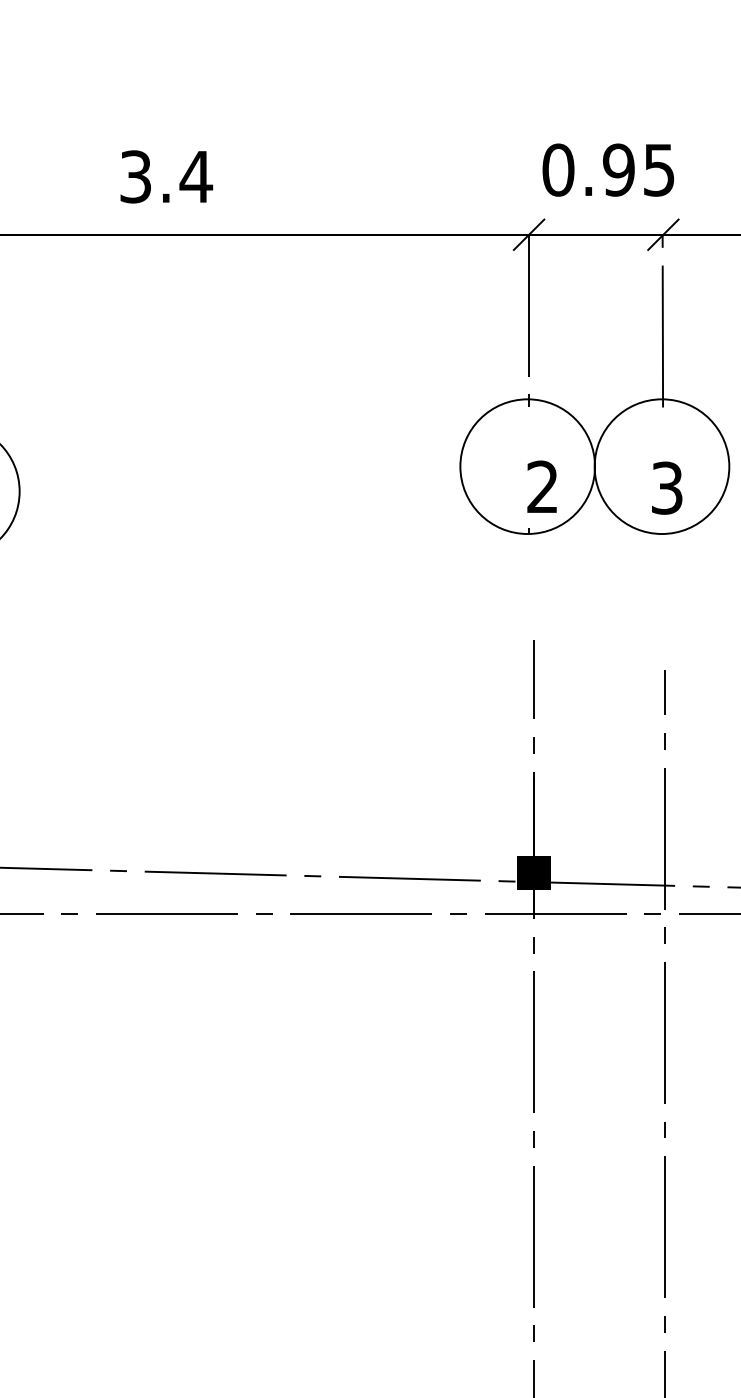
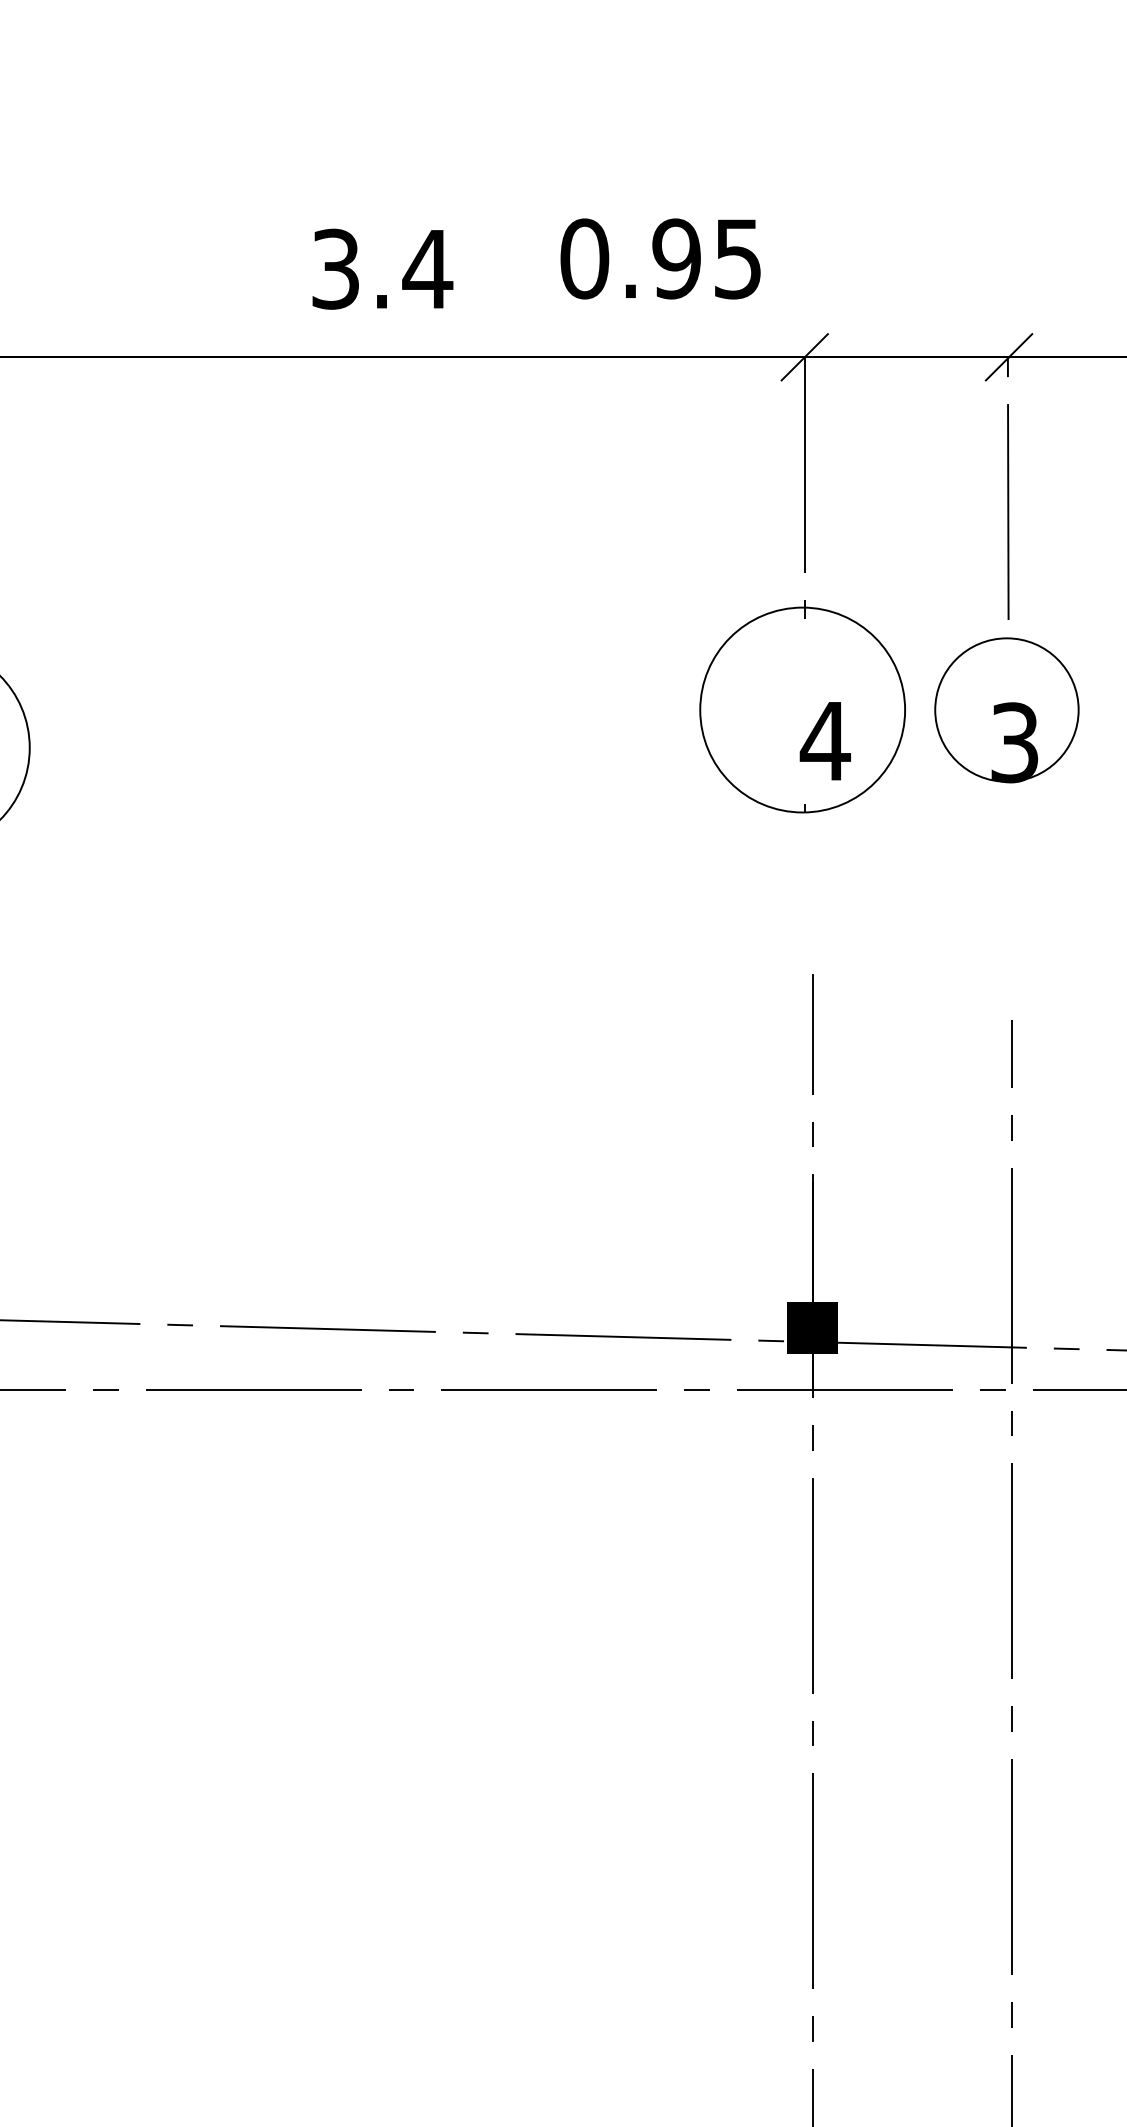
text: (608, 169) -> (660, 257), moved
text: (166, 176) -> (382, 268), moved
circle: (661, 466) -> (1006, 709), size x0.7
text: (542, 486) -> (825, 740), 2 -> 4

